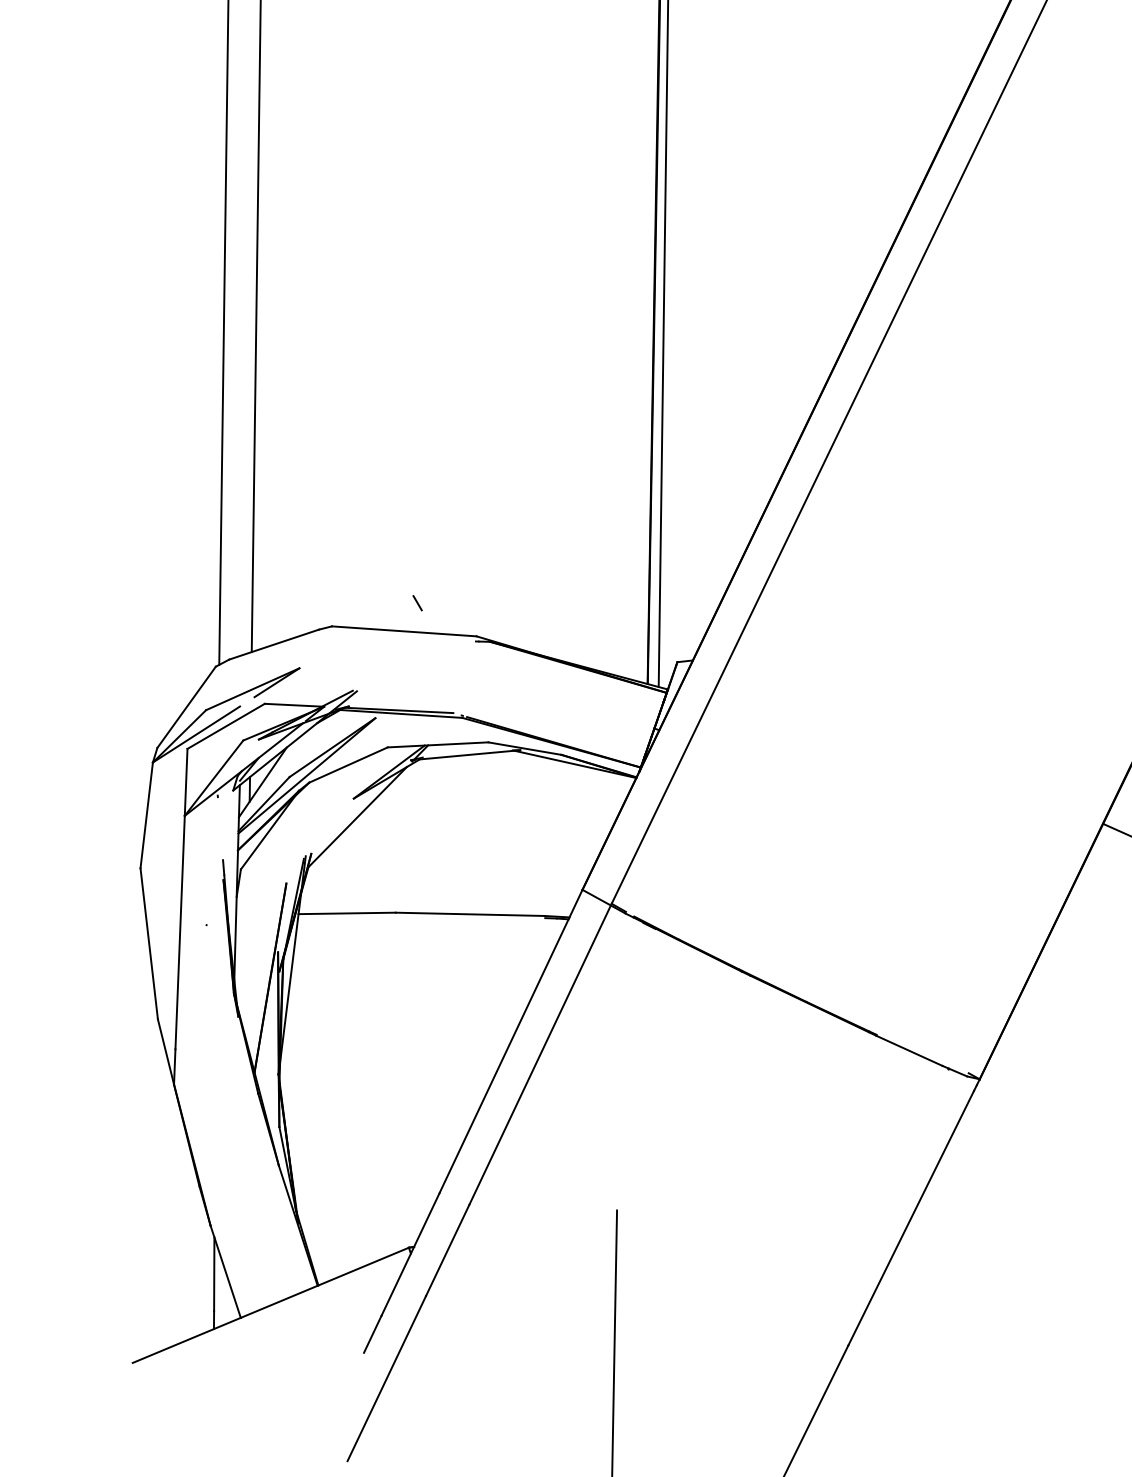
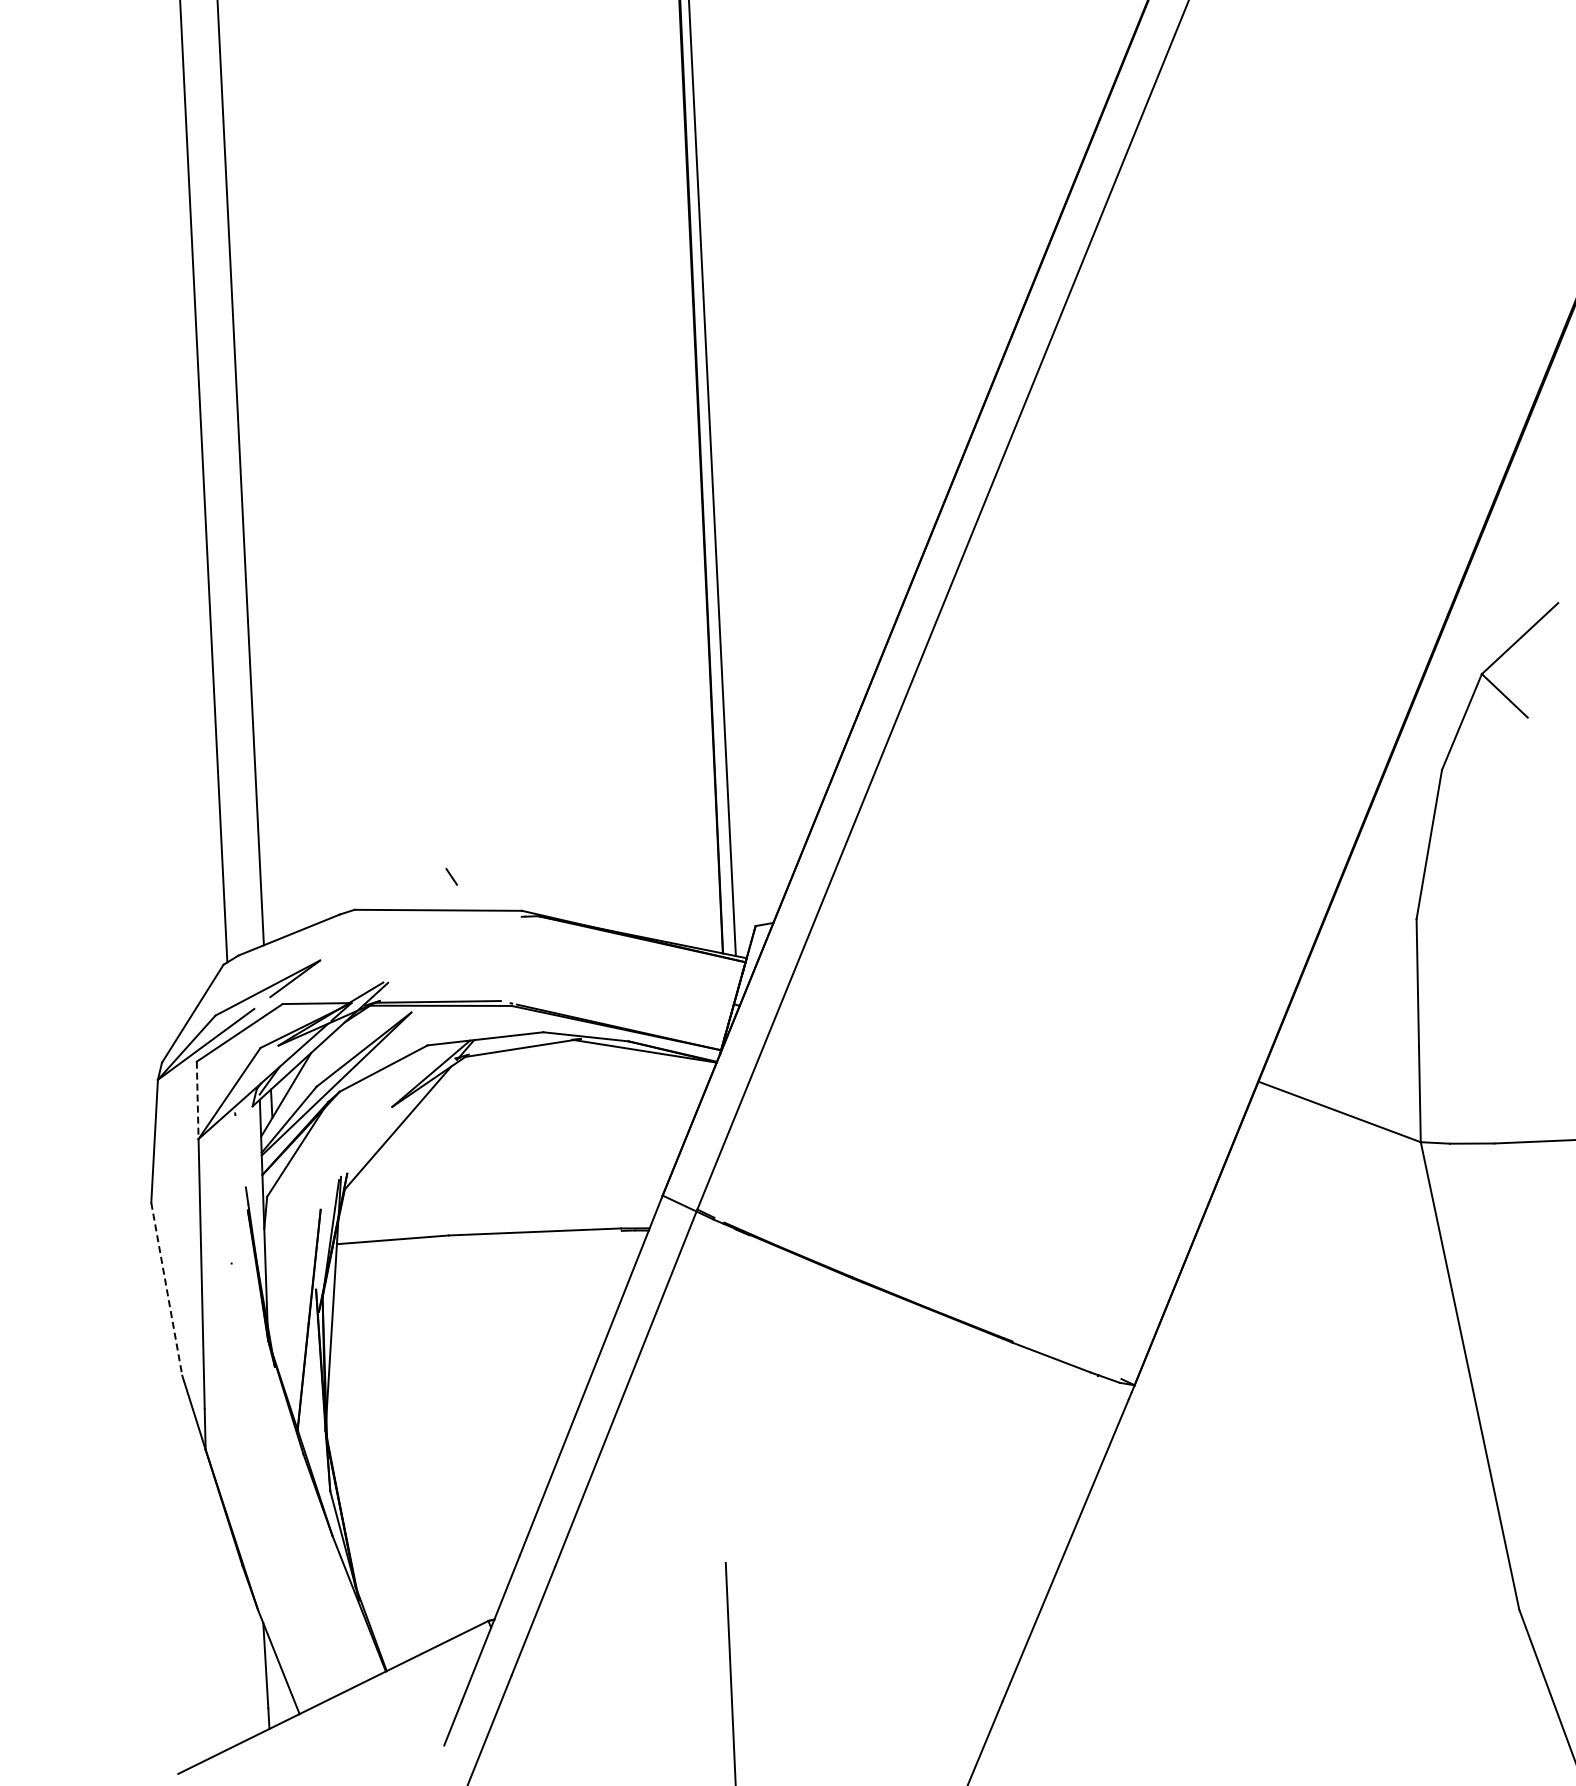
line: (185, 782) -> (197, 1100), solid -> dashed
line: (148, 944) -> (166, 1289), solid -> dashed

